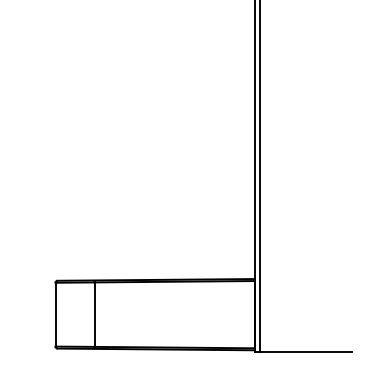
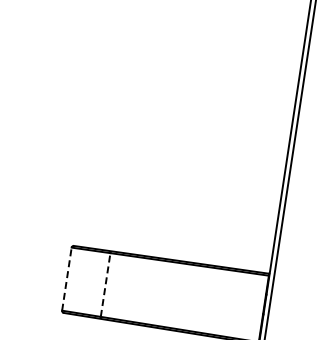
line: (55, 314) -> (66, 278), solid -> dashed
line: (94, 314) -> (105, 284), solid -> dashed

